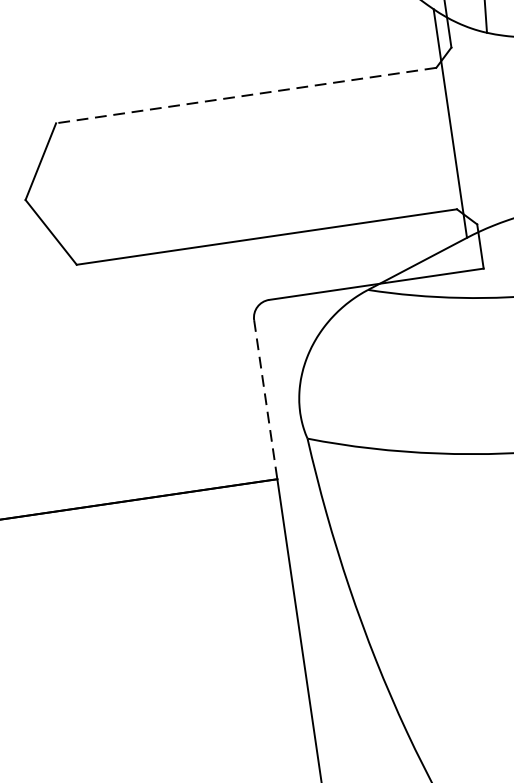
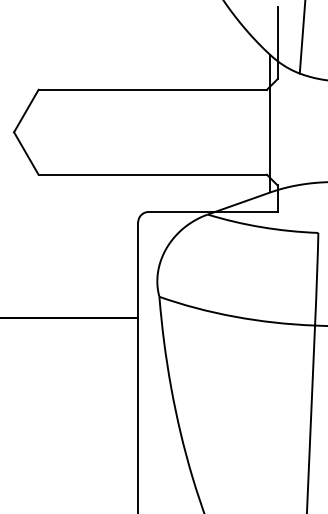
line: (245, 95) -> (152, 89), dashed -> solid
line: (266, 399) -> (138, 270), dashed -> solid

